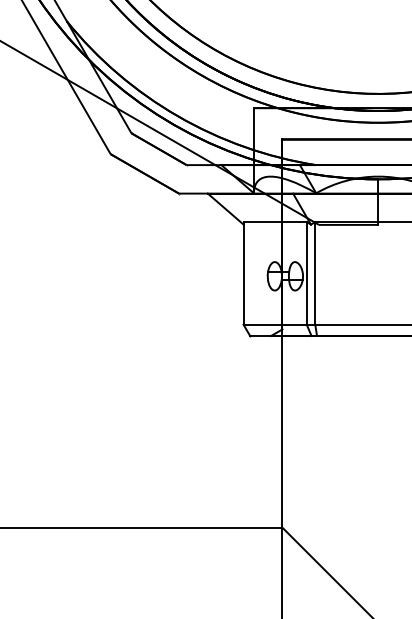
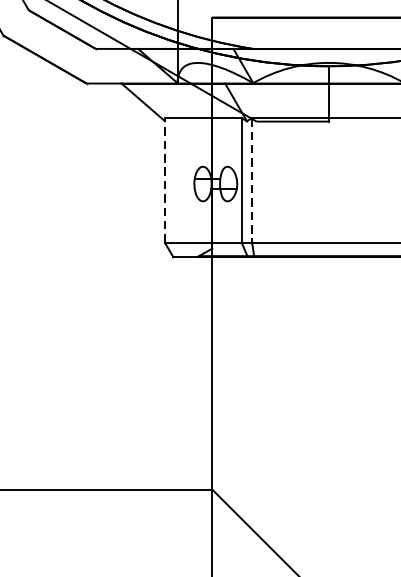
line: (243, 272) -> (164, 179), solid -> dashed
line: (315, 273) -> (252, 180), solid -> dashed

